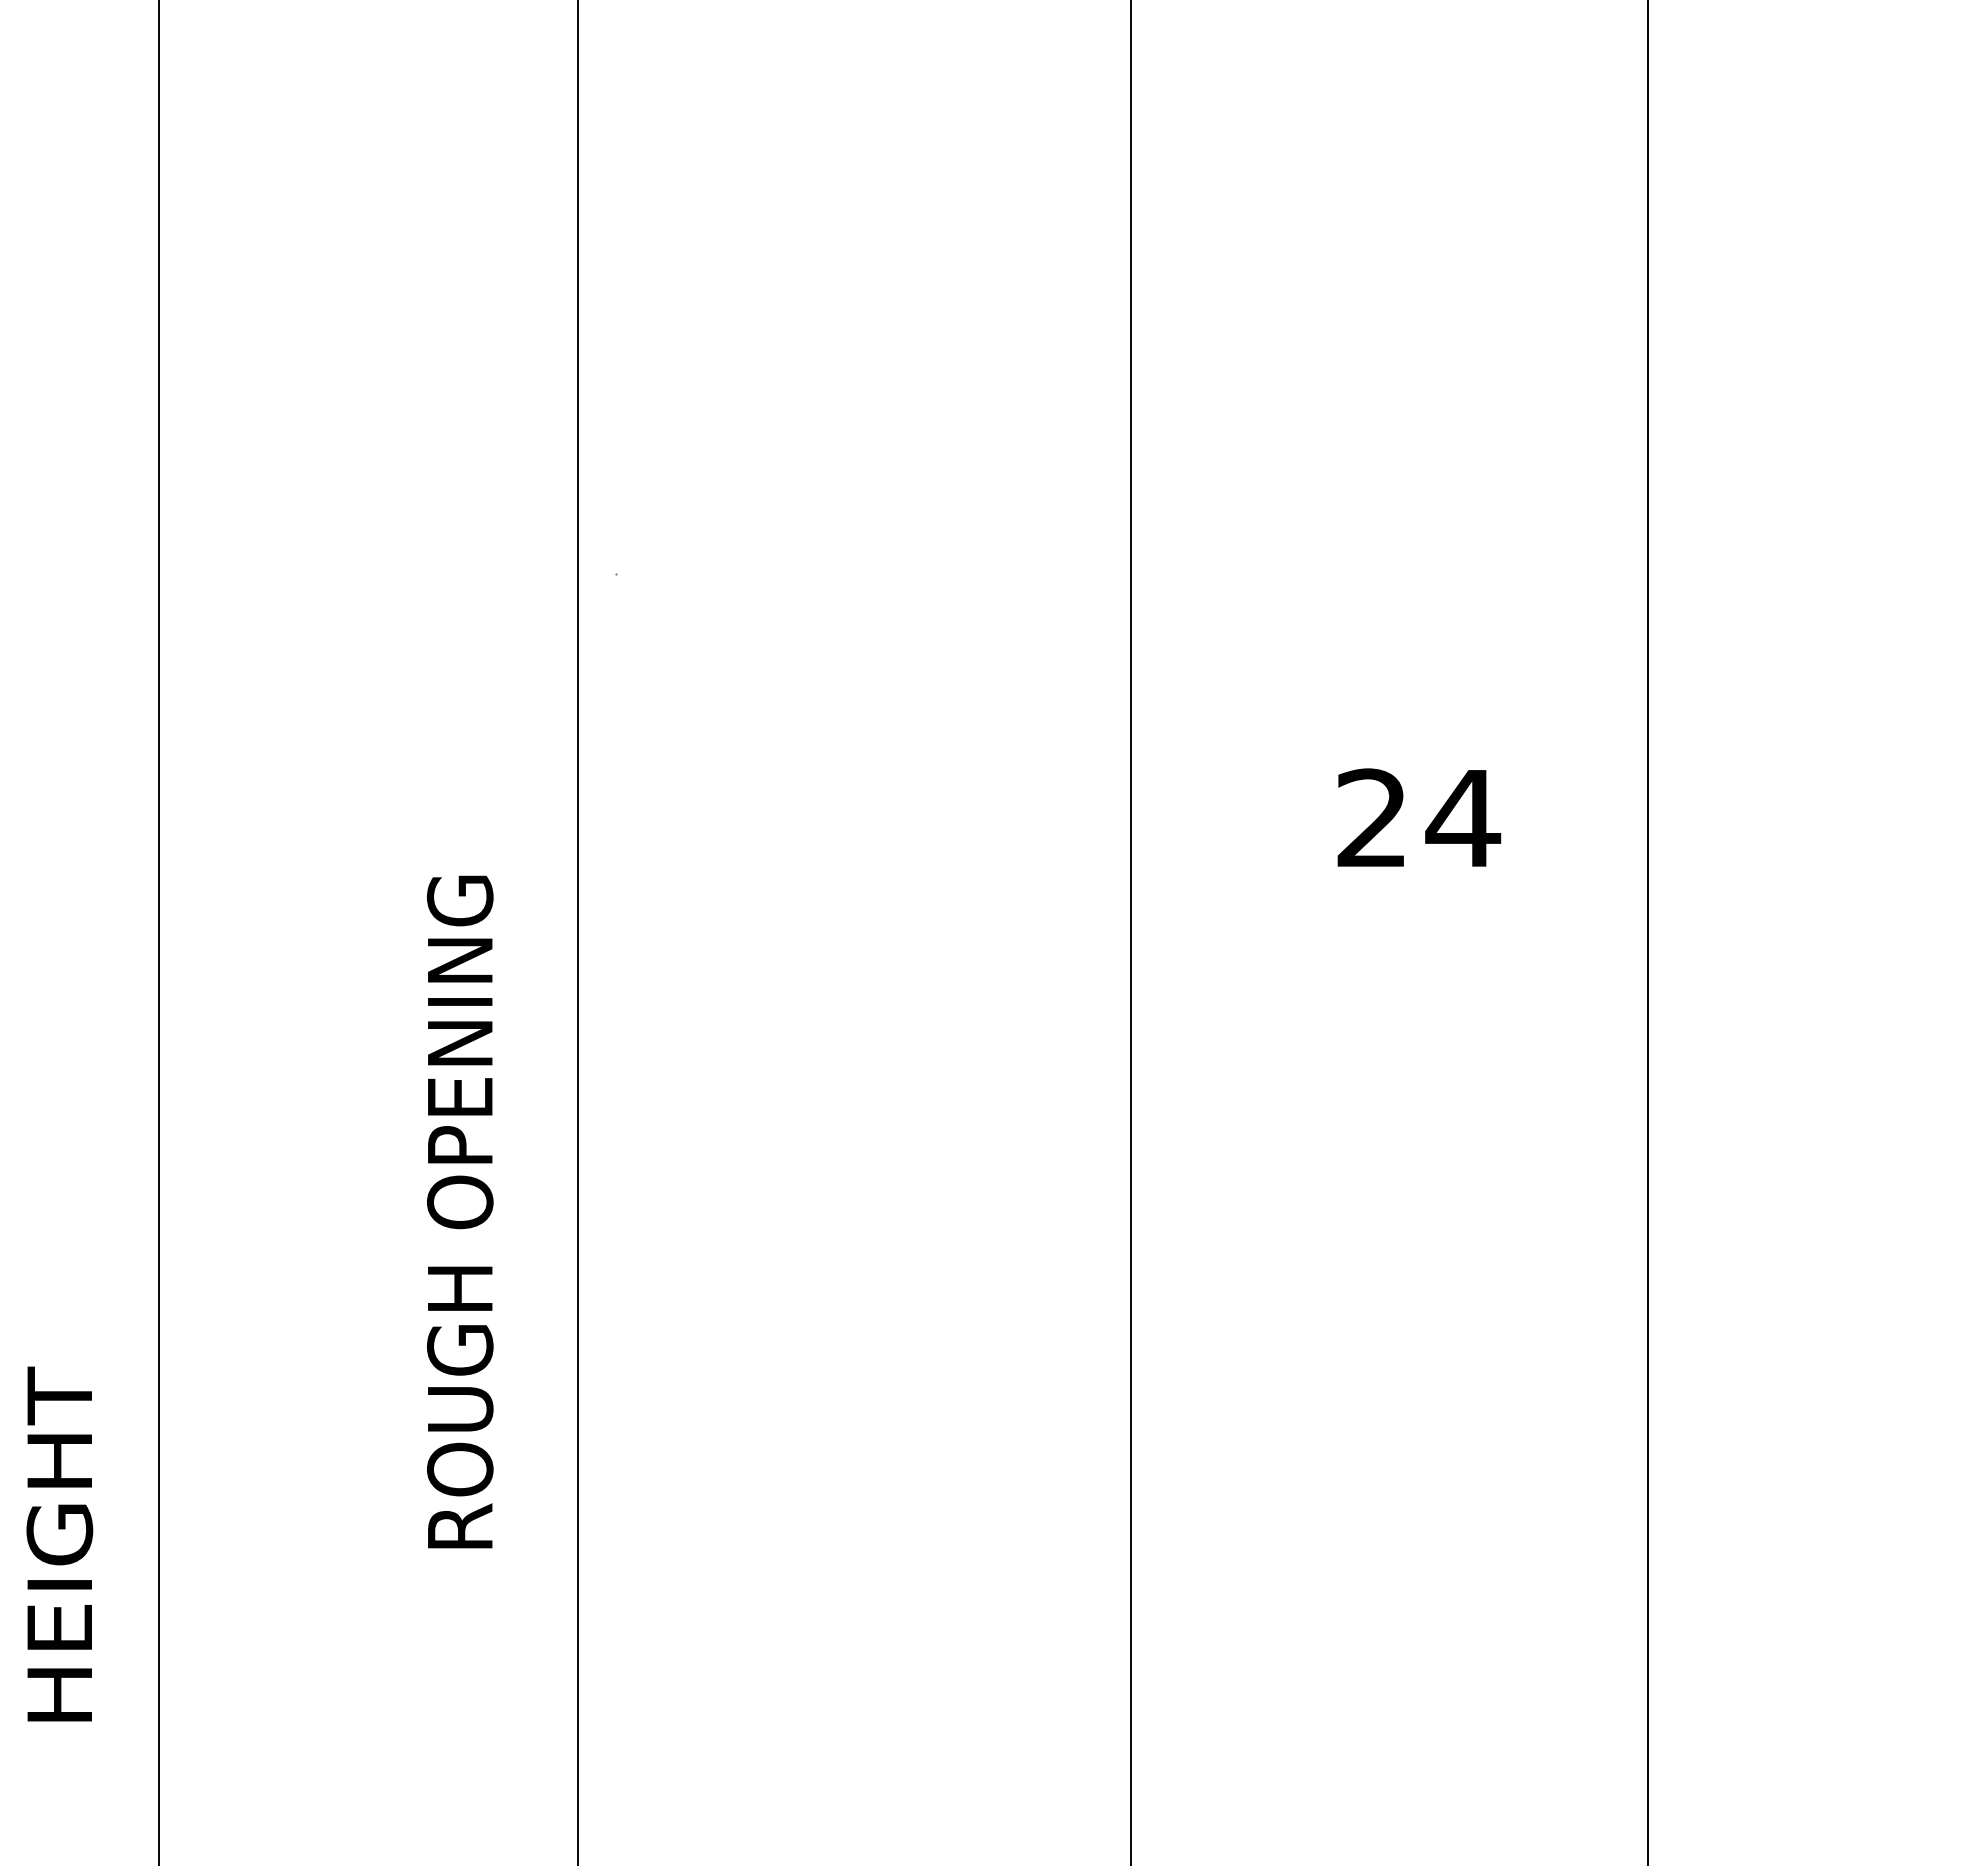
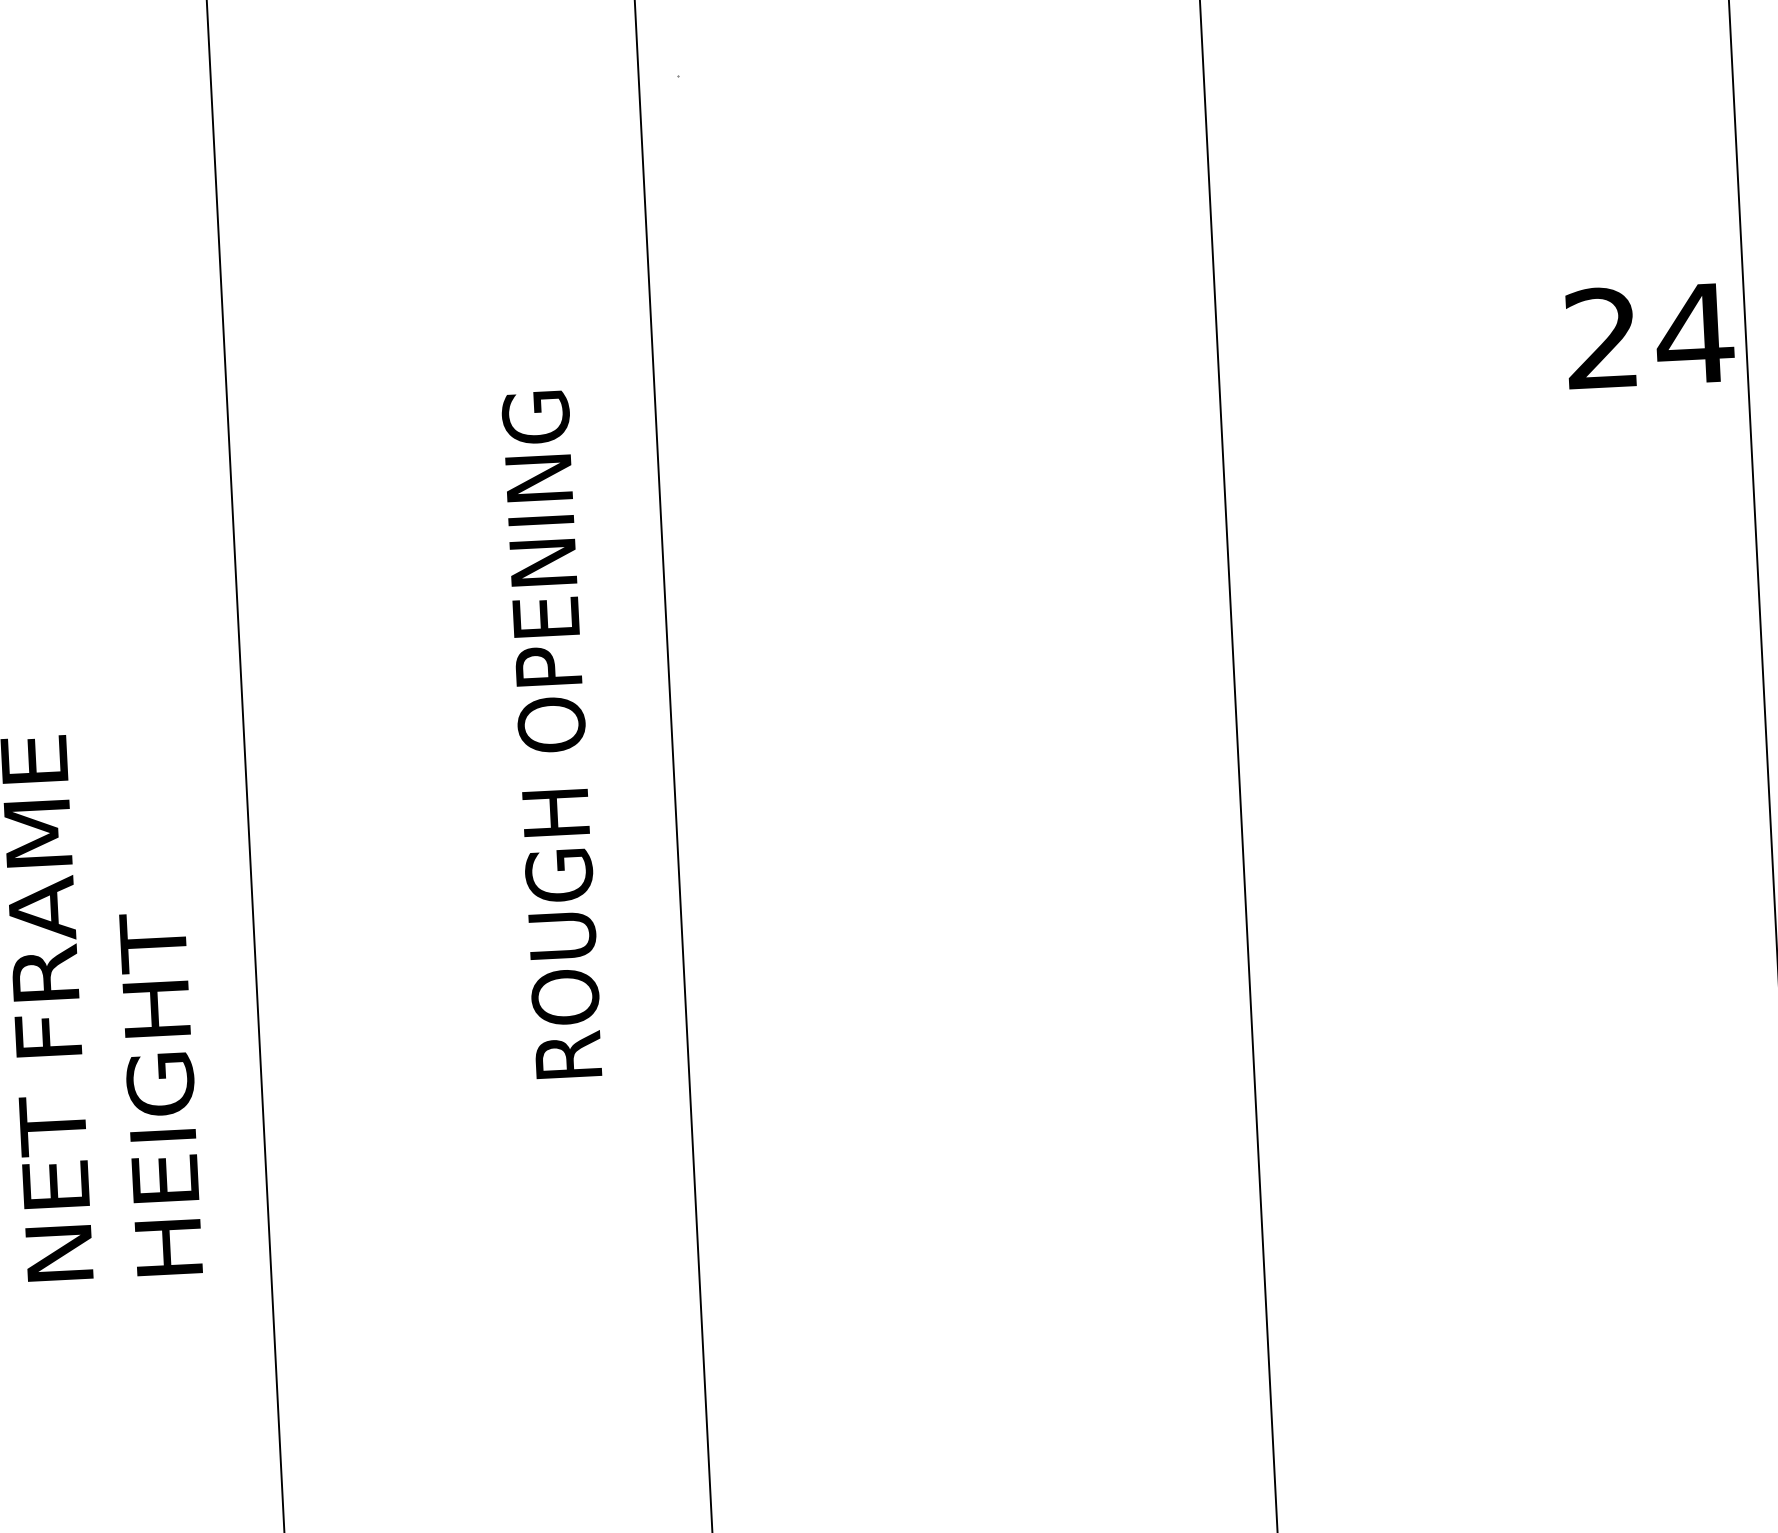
text: (1419, 817) -> (1650, 335), moved

